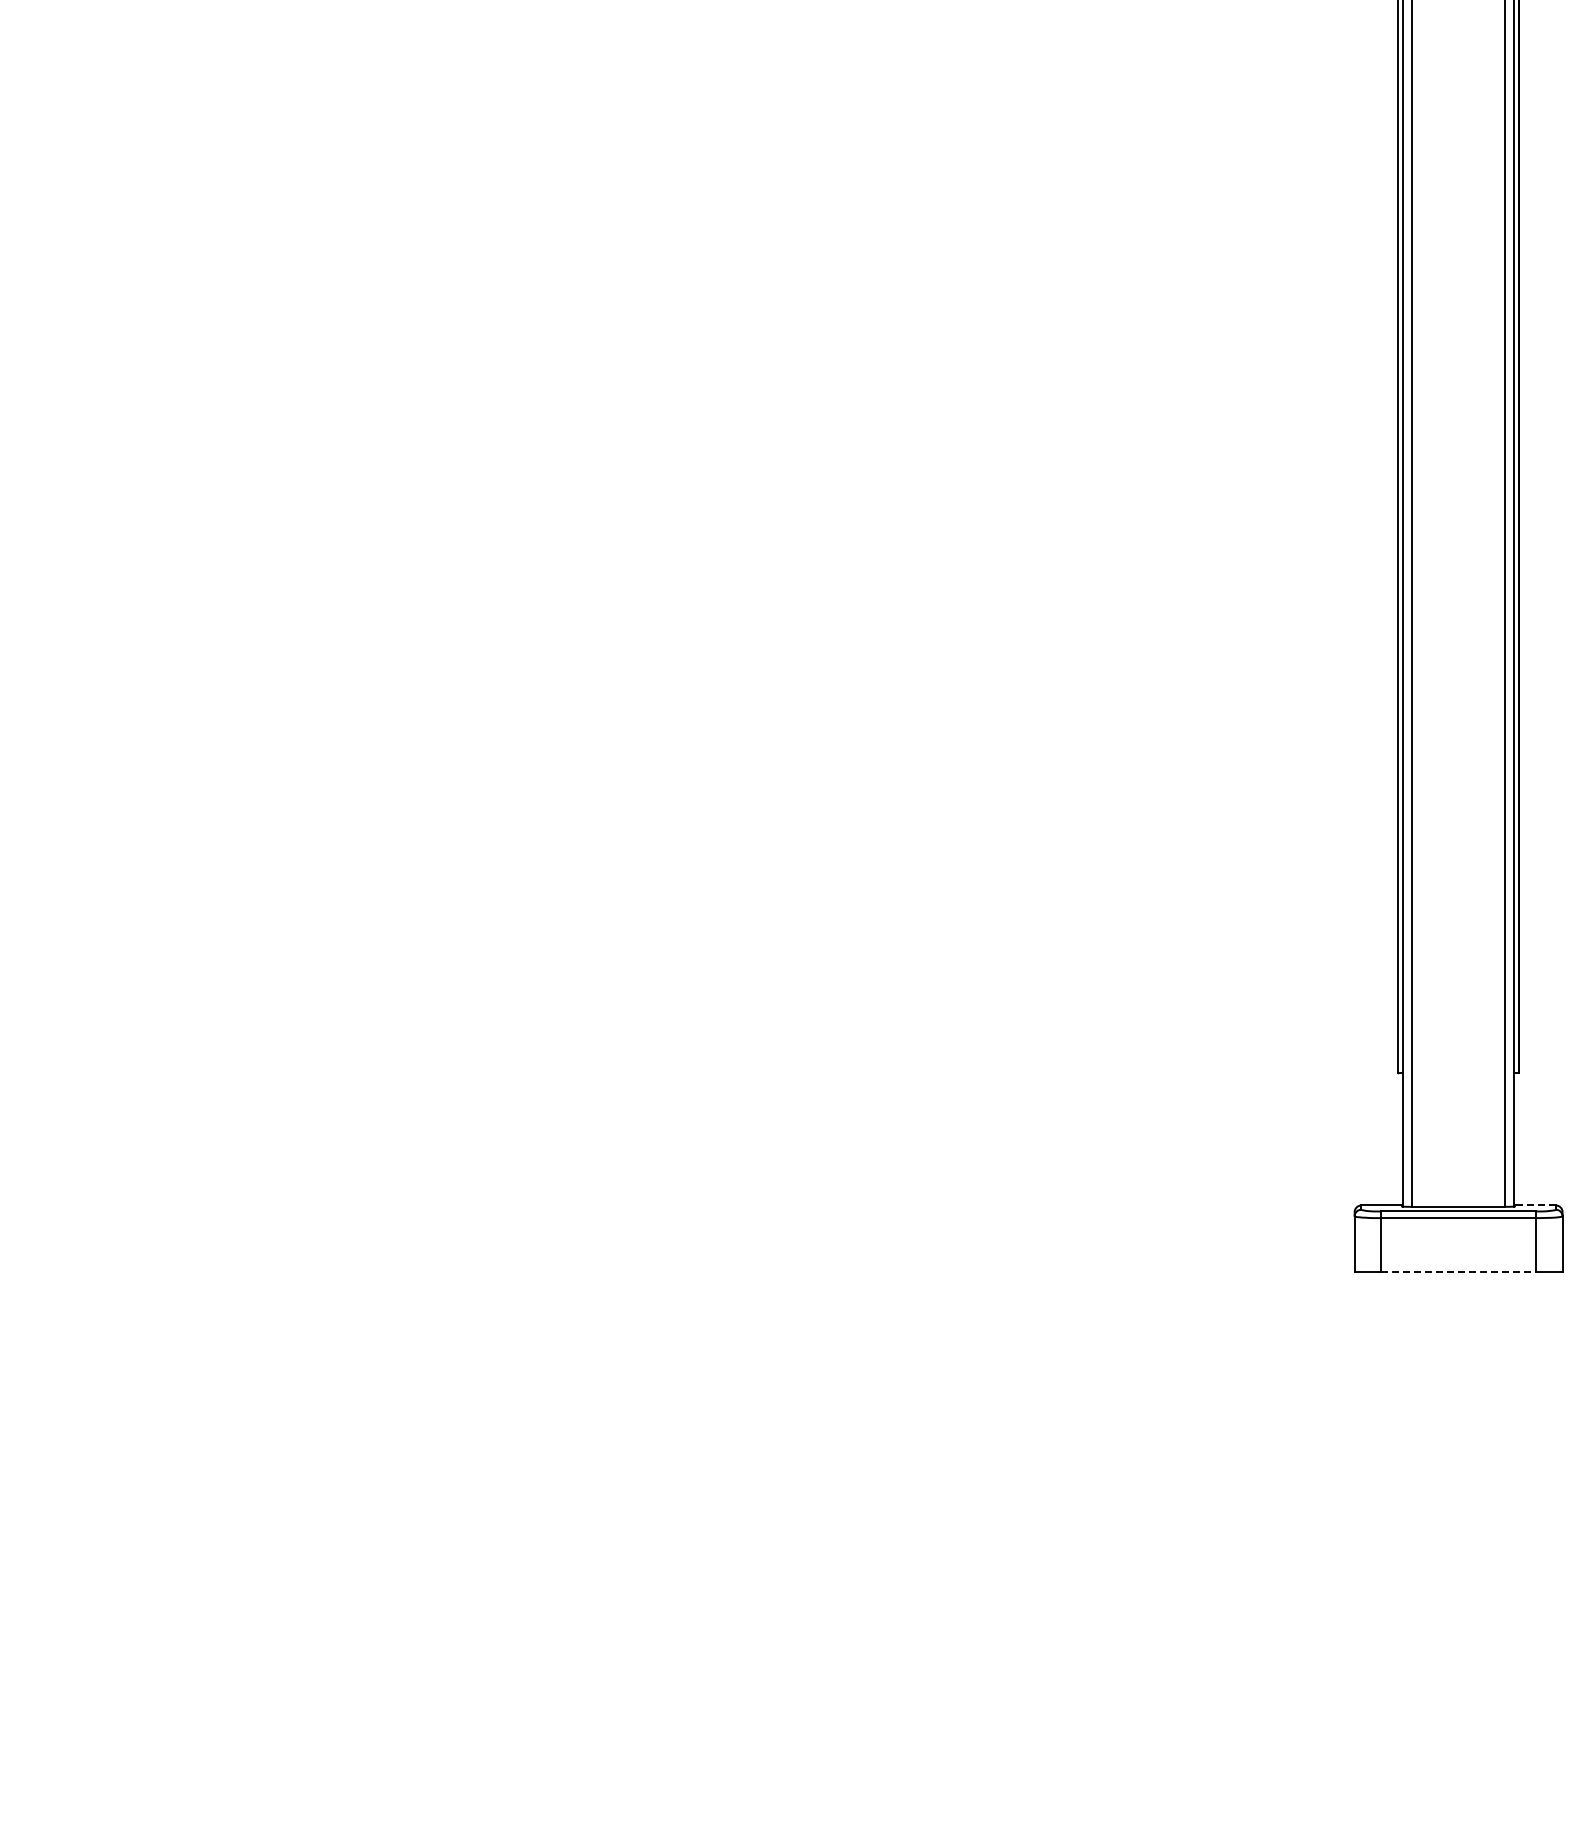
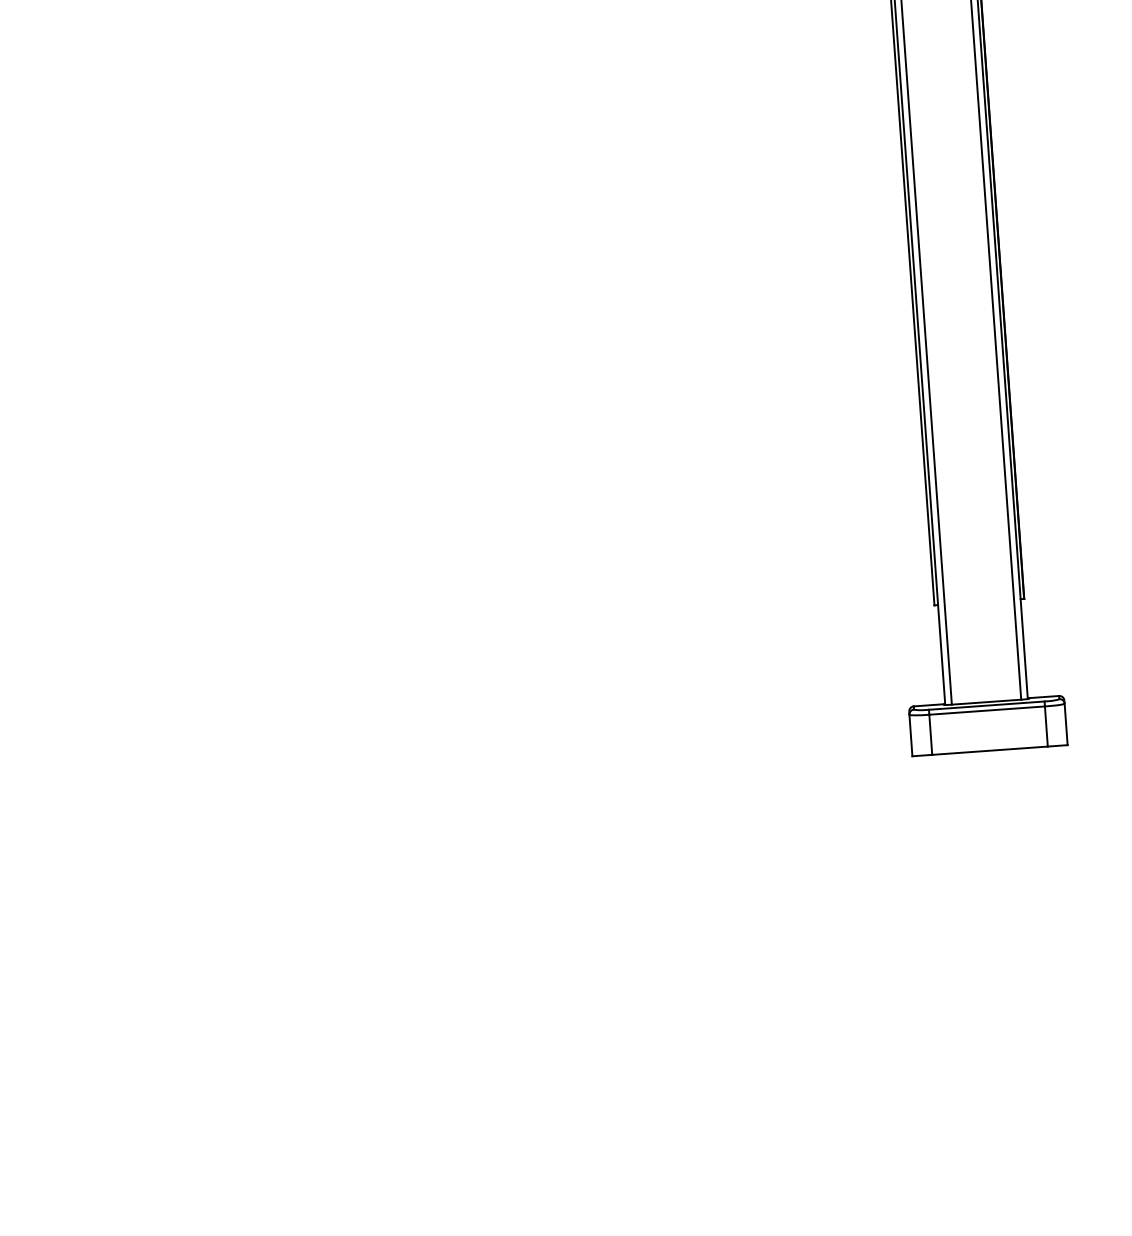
line: (1535, 1205) -> (1043, 697), dashed -> solid
line: (1459, 1271) -> (990, 750), dashed -> solid

